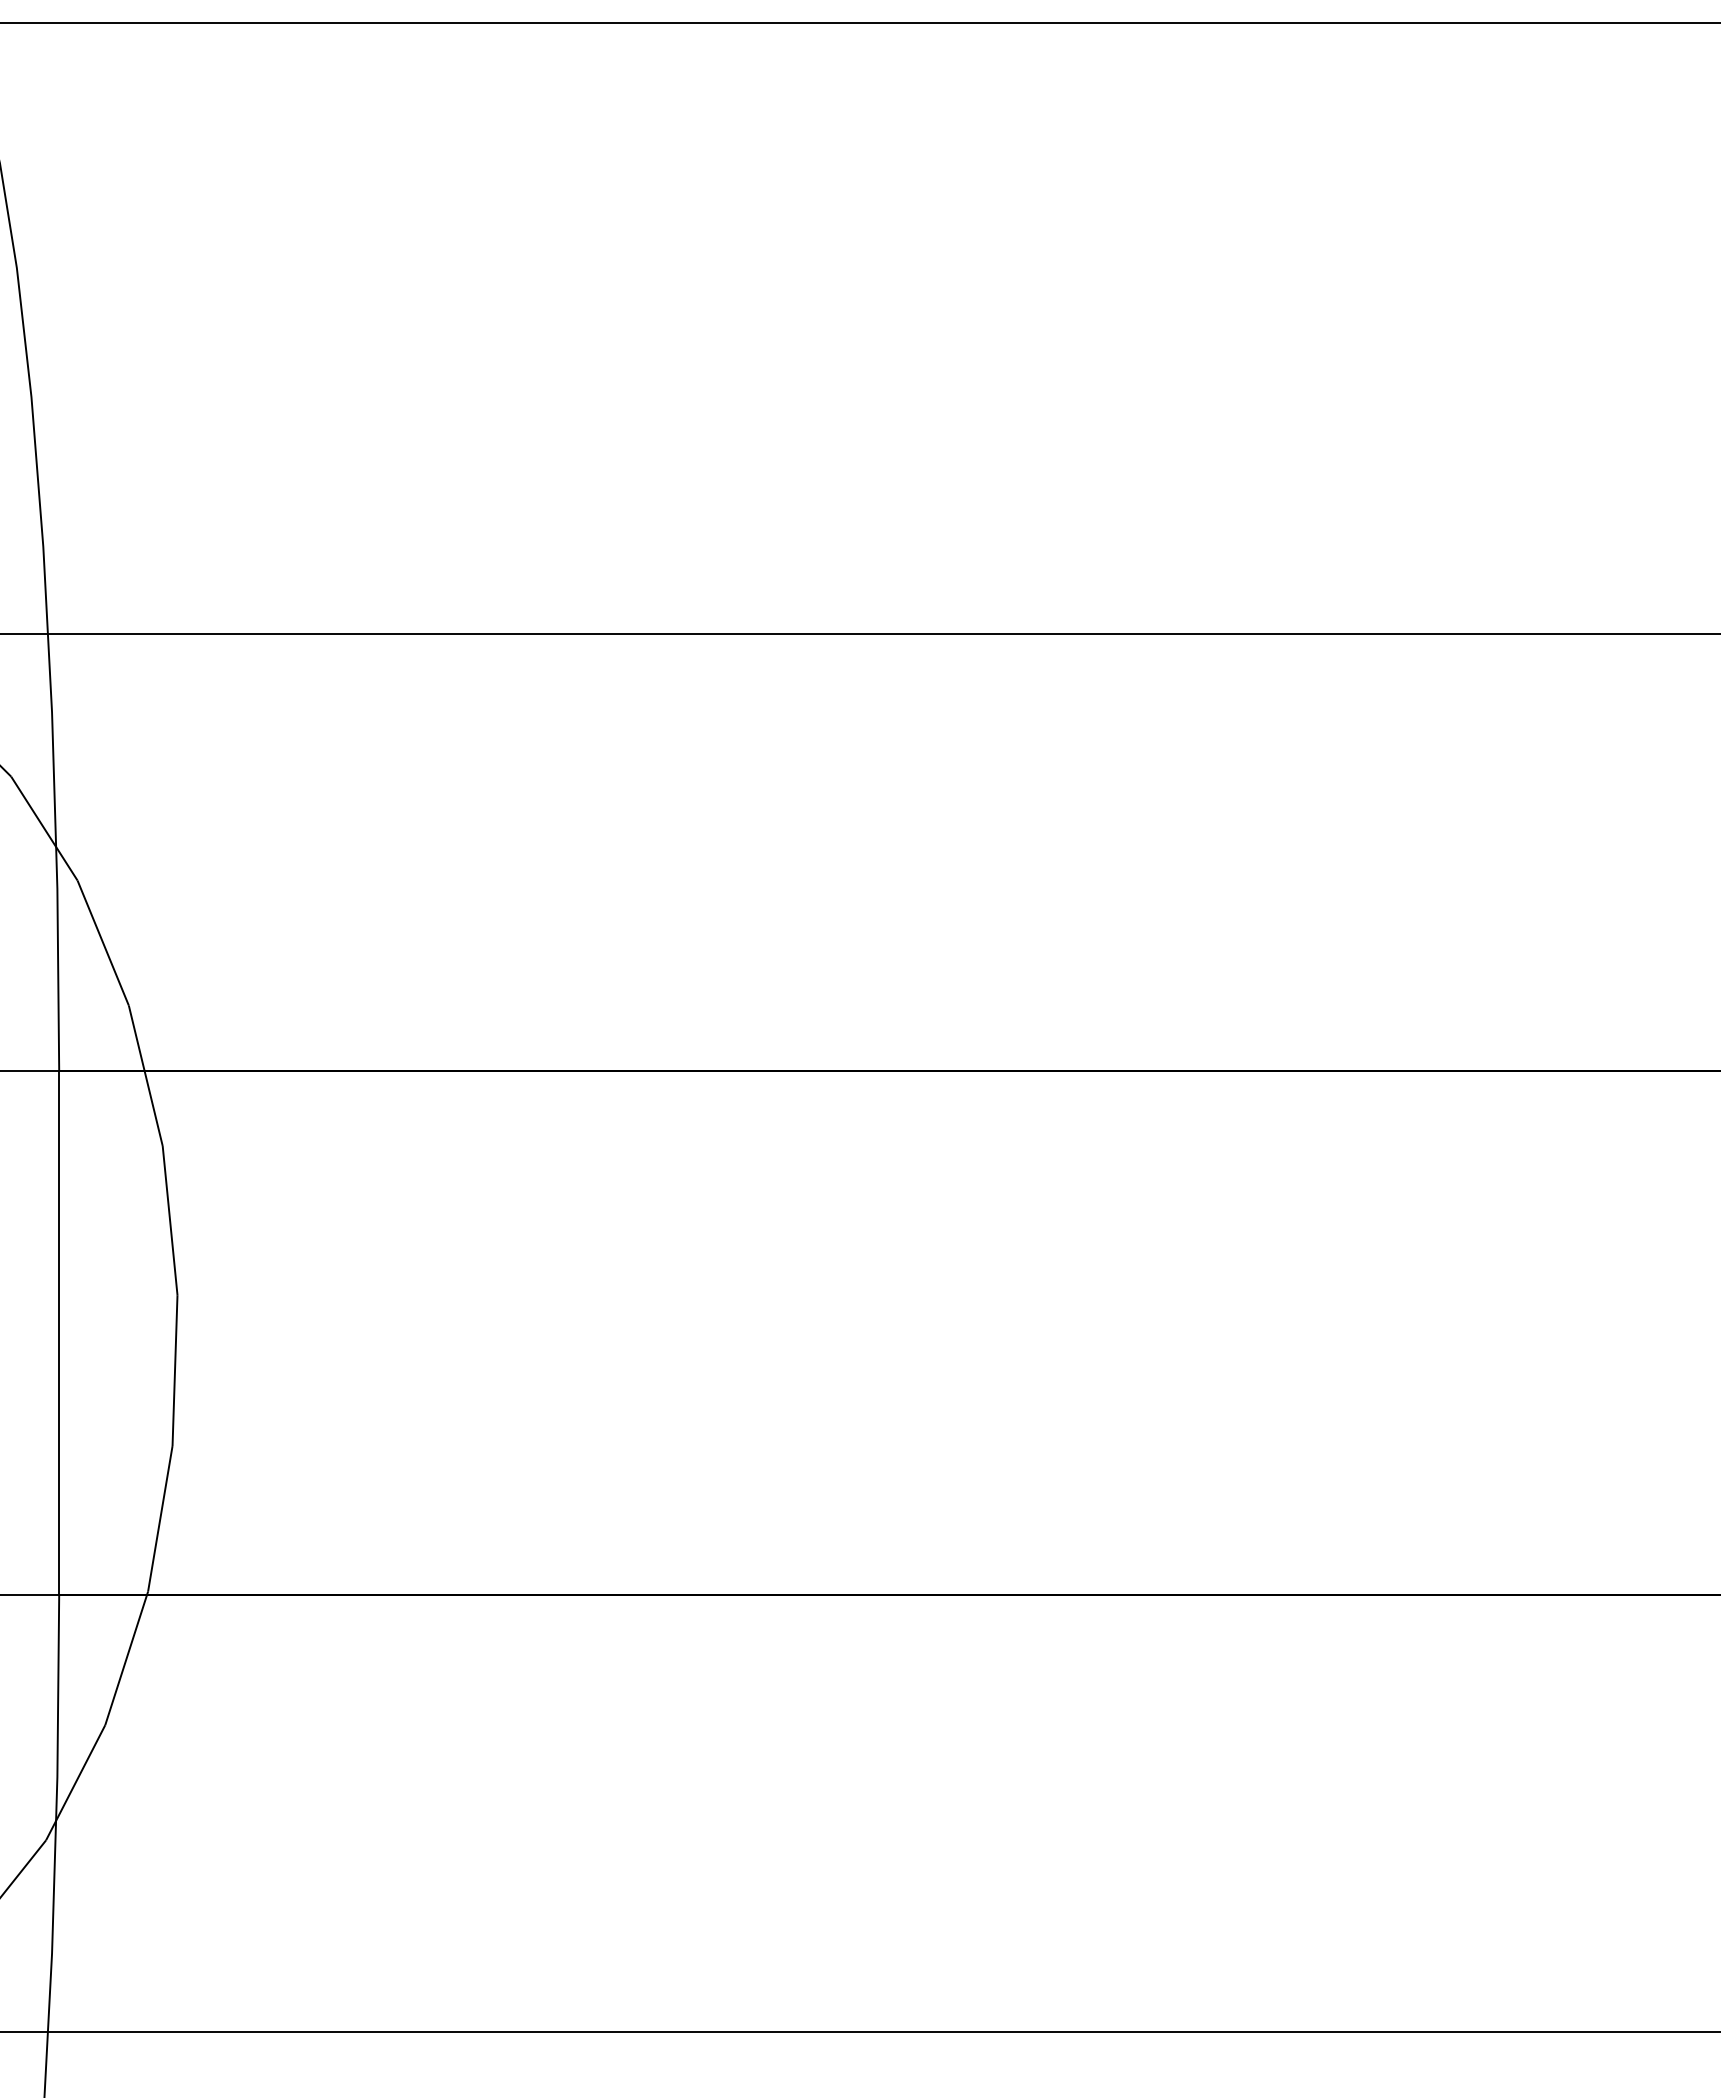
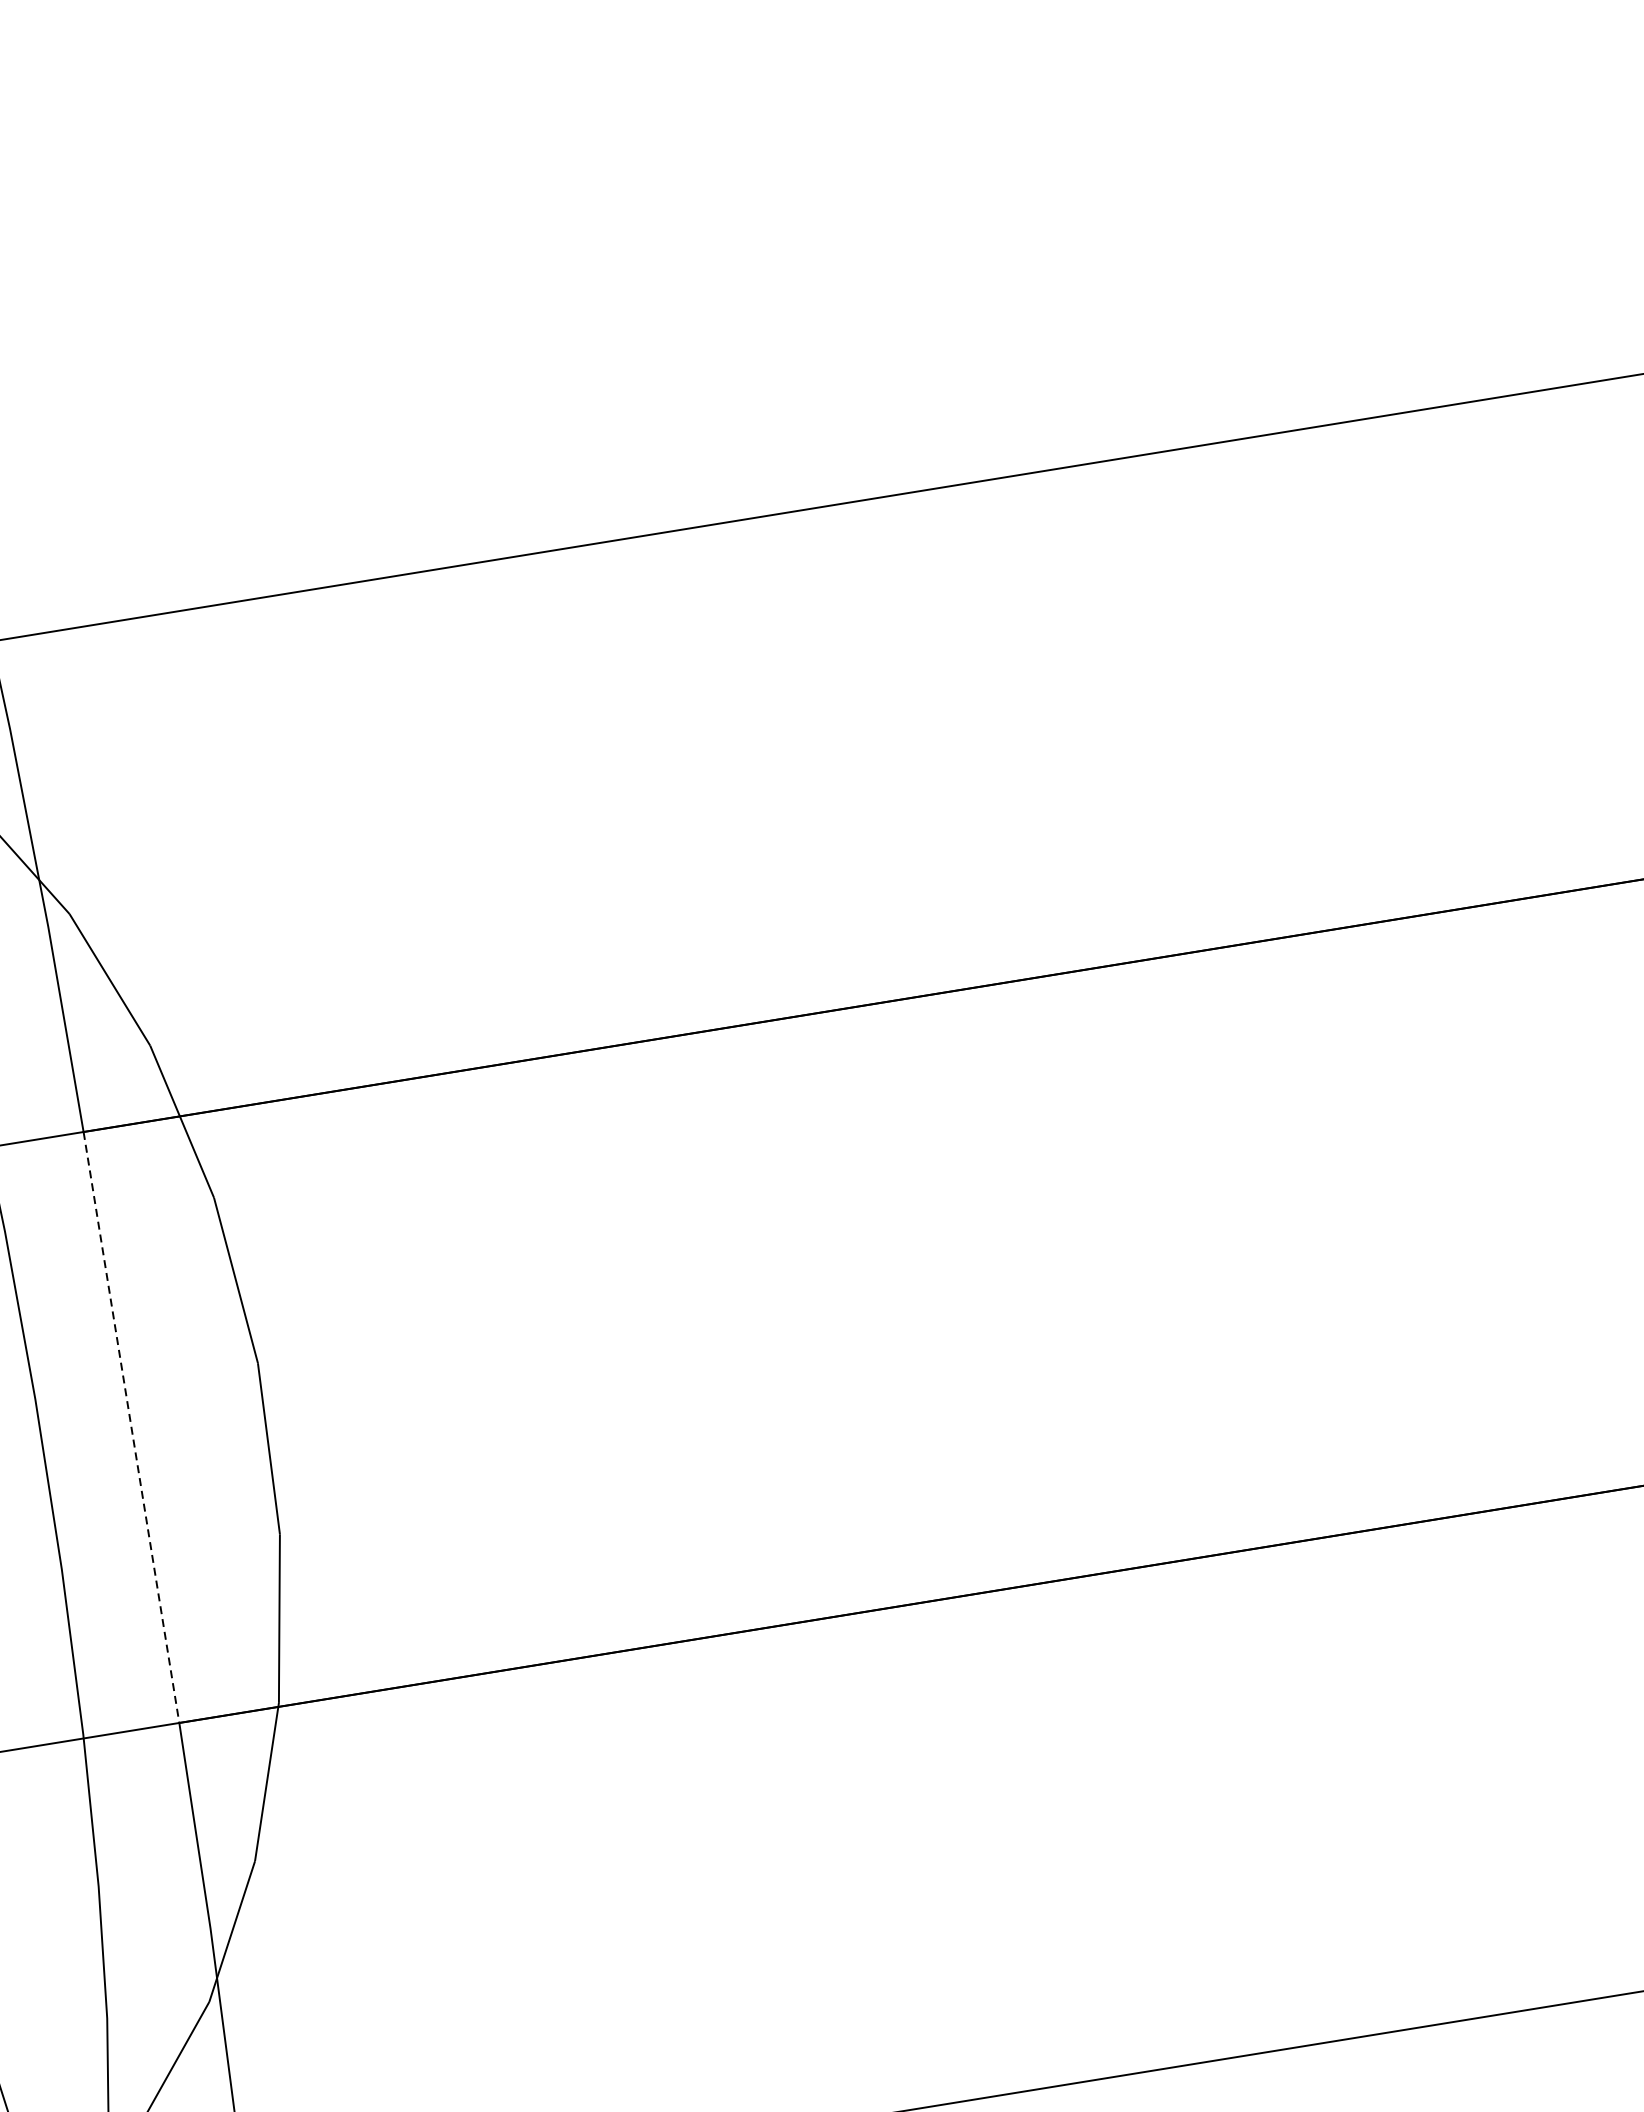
line: (59, 1333) -> (131, 1427), solid -> dashed

